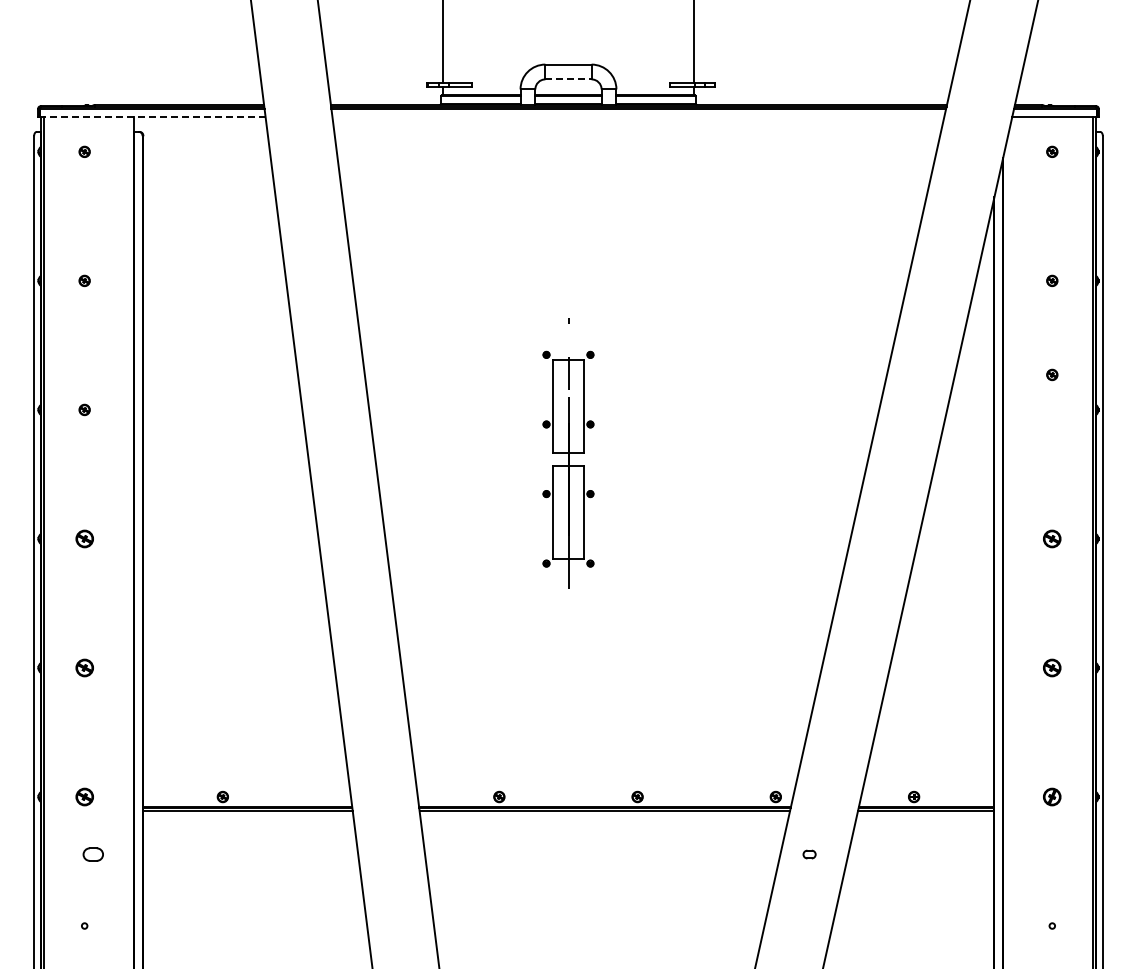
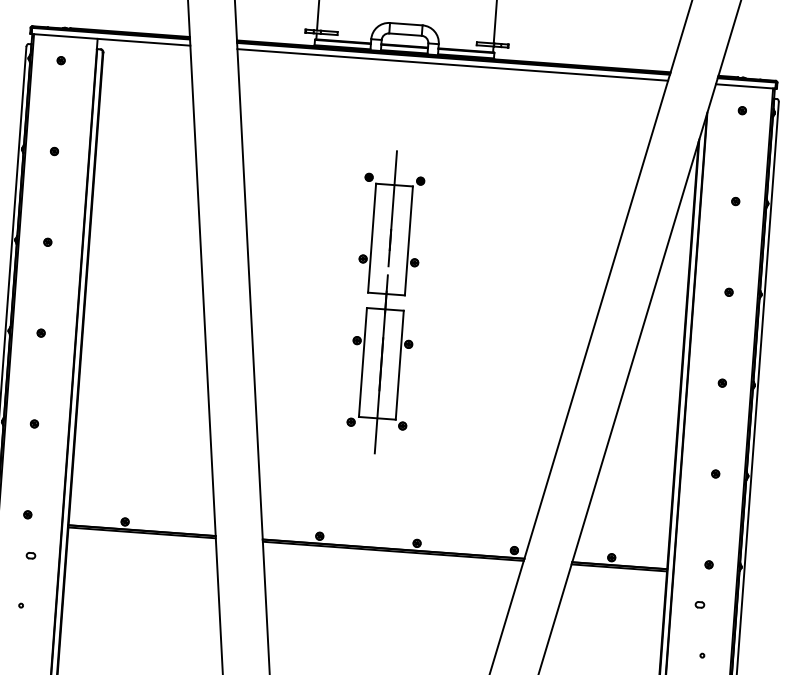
line: (568, 79) -> (405, 34), dashed -> solid
line: (152, 117) -> (110, 39), dashed -> solid
line: (638, 117) -> (452, 65), added
part: (1052, 374) -> (729, 292), moved
part: (568, 459) -> (385, 302), size x1.67
part: (84, 538) -> (41, 332), size x0.62
part: (1052, 538) -> (722, 382), size x0.62
part: (84, 667) -> (34, 423), size x0.62
part: (1052, 667) -> (715, 473), size x0.62
part: (84, 796) -> (27, 514), size x0.62
part: (1052, 796) -> (709, 564), size x0.62
part: (93, 854) -> (31, 555), size x0.62
part: (809, 854) -> (699, 604), moved

